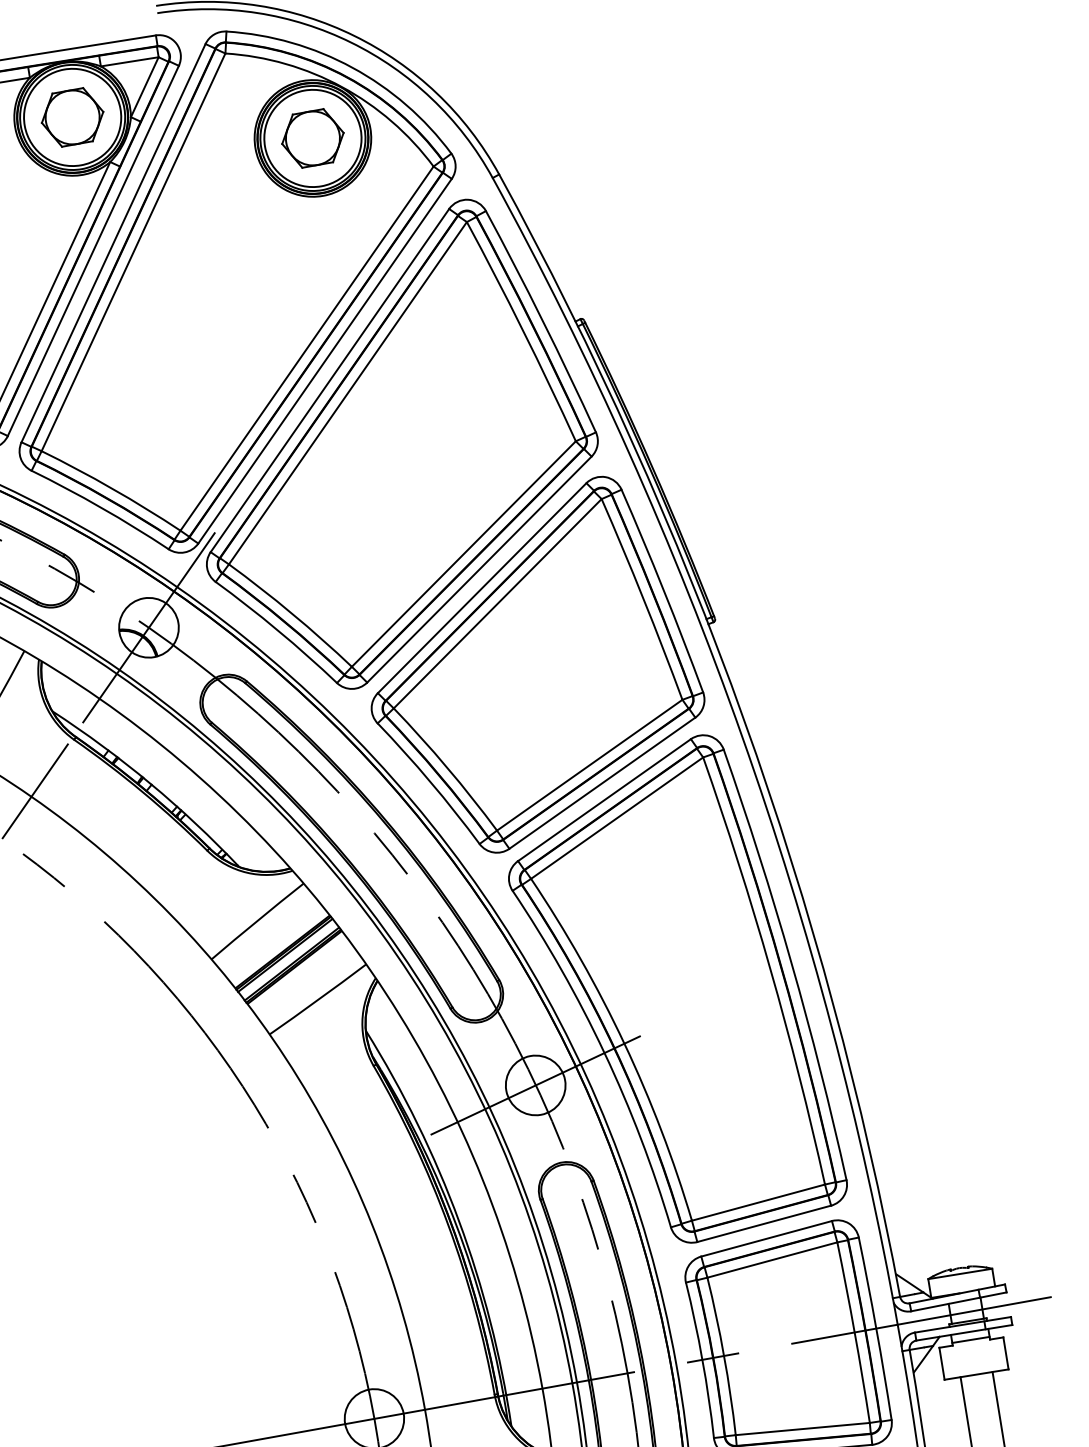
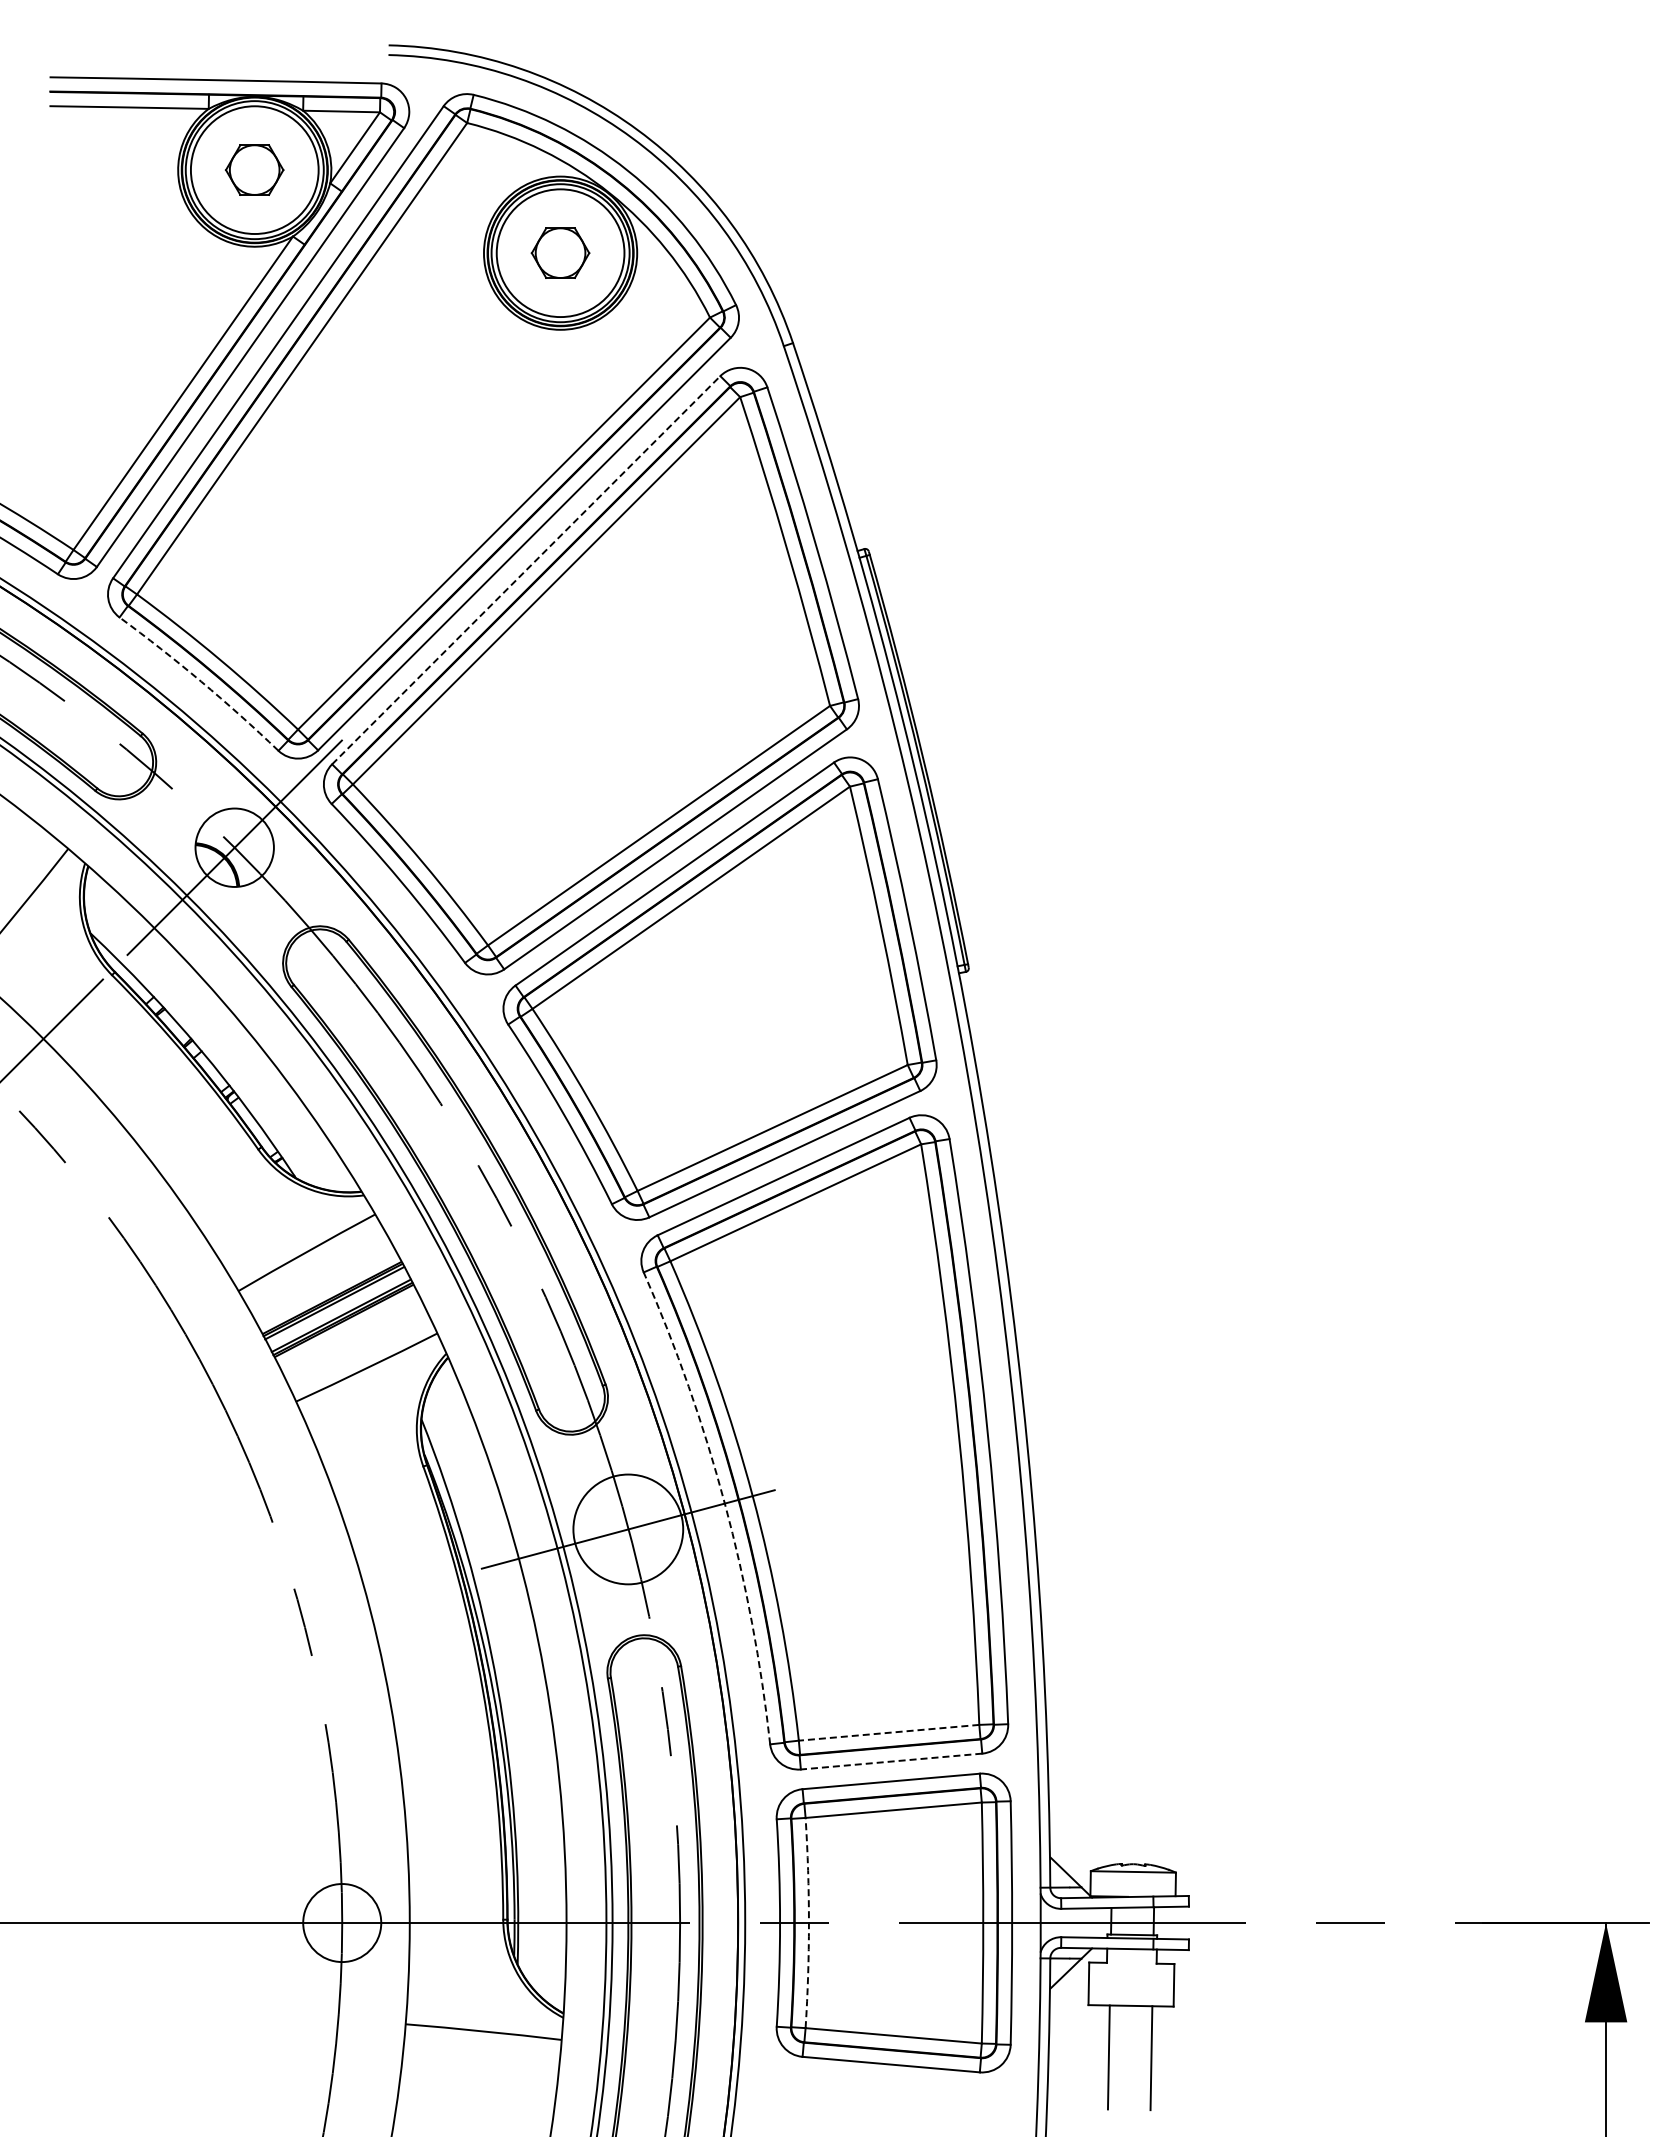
part: (72, 117) -> (254, 169), size x0.7
part: (312, 137) -> (560, 252), size x0.7
line: (330, 380) -> (526, 569), solid -> dashed
arc: (101, 507) -> (201, 681), solid -> dashed
arc: (604, 1053) -> (724, 1503), solid -> dashed
circle: (535, 1085) -> (628, 1529), size x1.4
line: (758, 1202) -> (889, 1732), solid -> dashed
line: (764, 1223) -> (891, 1761), solid -> dashed
line: (970, 1339) -> (1131, 1959), removed
arc: (723, 1356) -> (808, 1923), solid -> dashed

